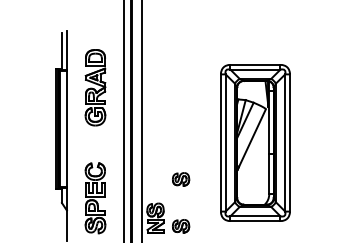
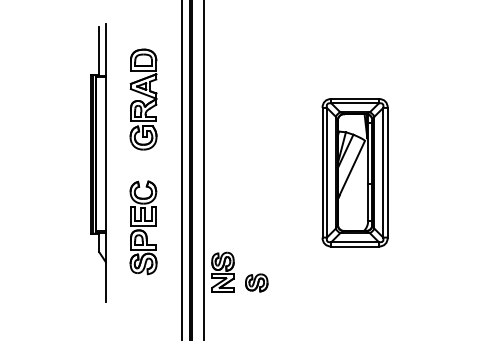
part: (254, 142) -> (354, 172), size x0.71
part: (180, 179) -> (256, 220), removed
part: (95, 198) -> (143, 227), moved

